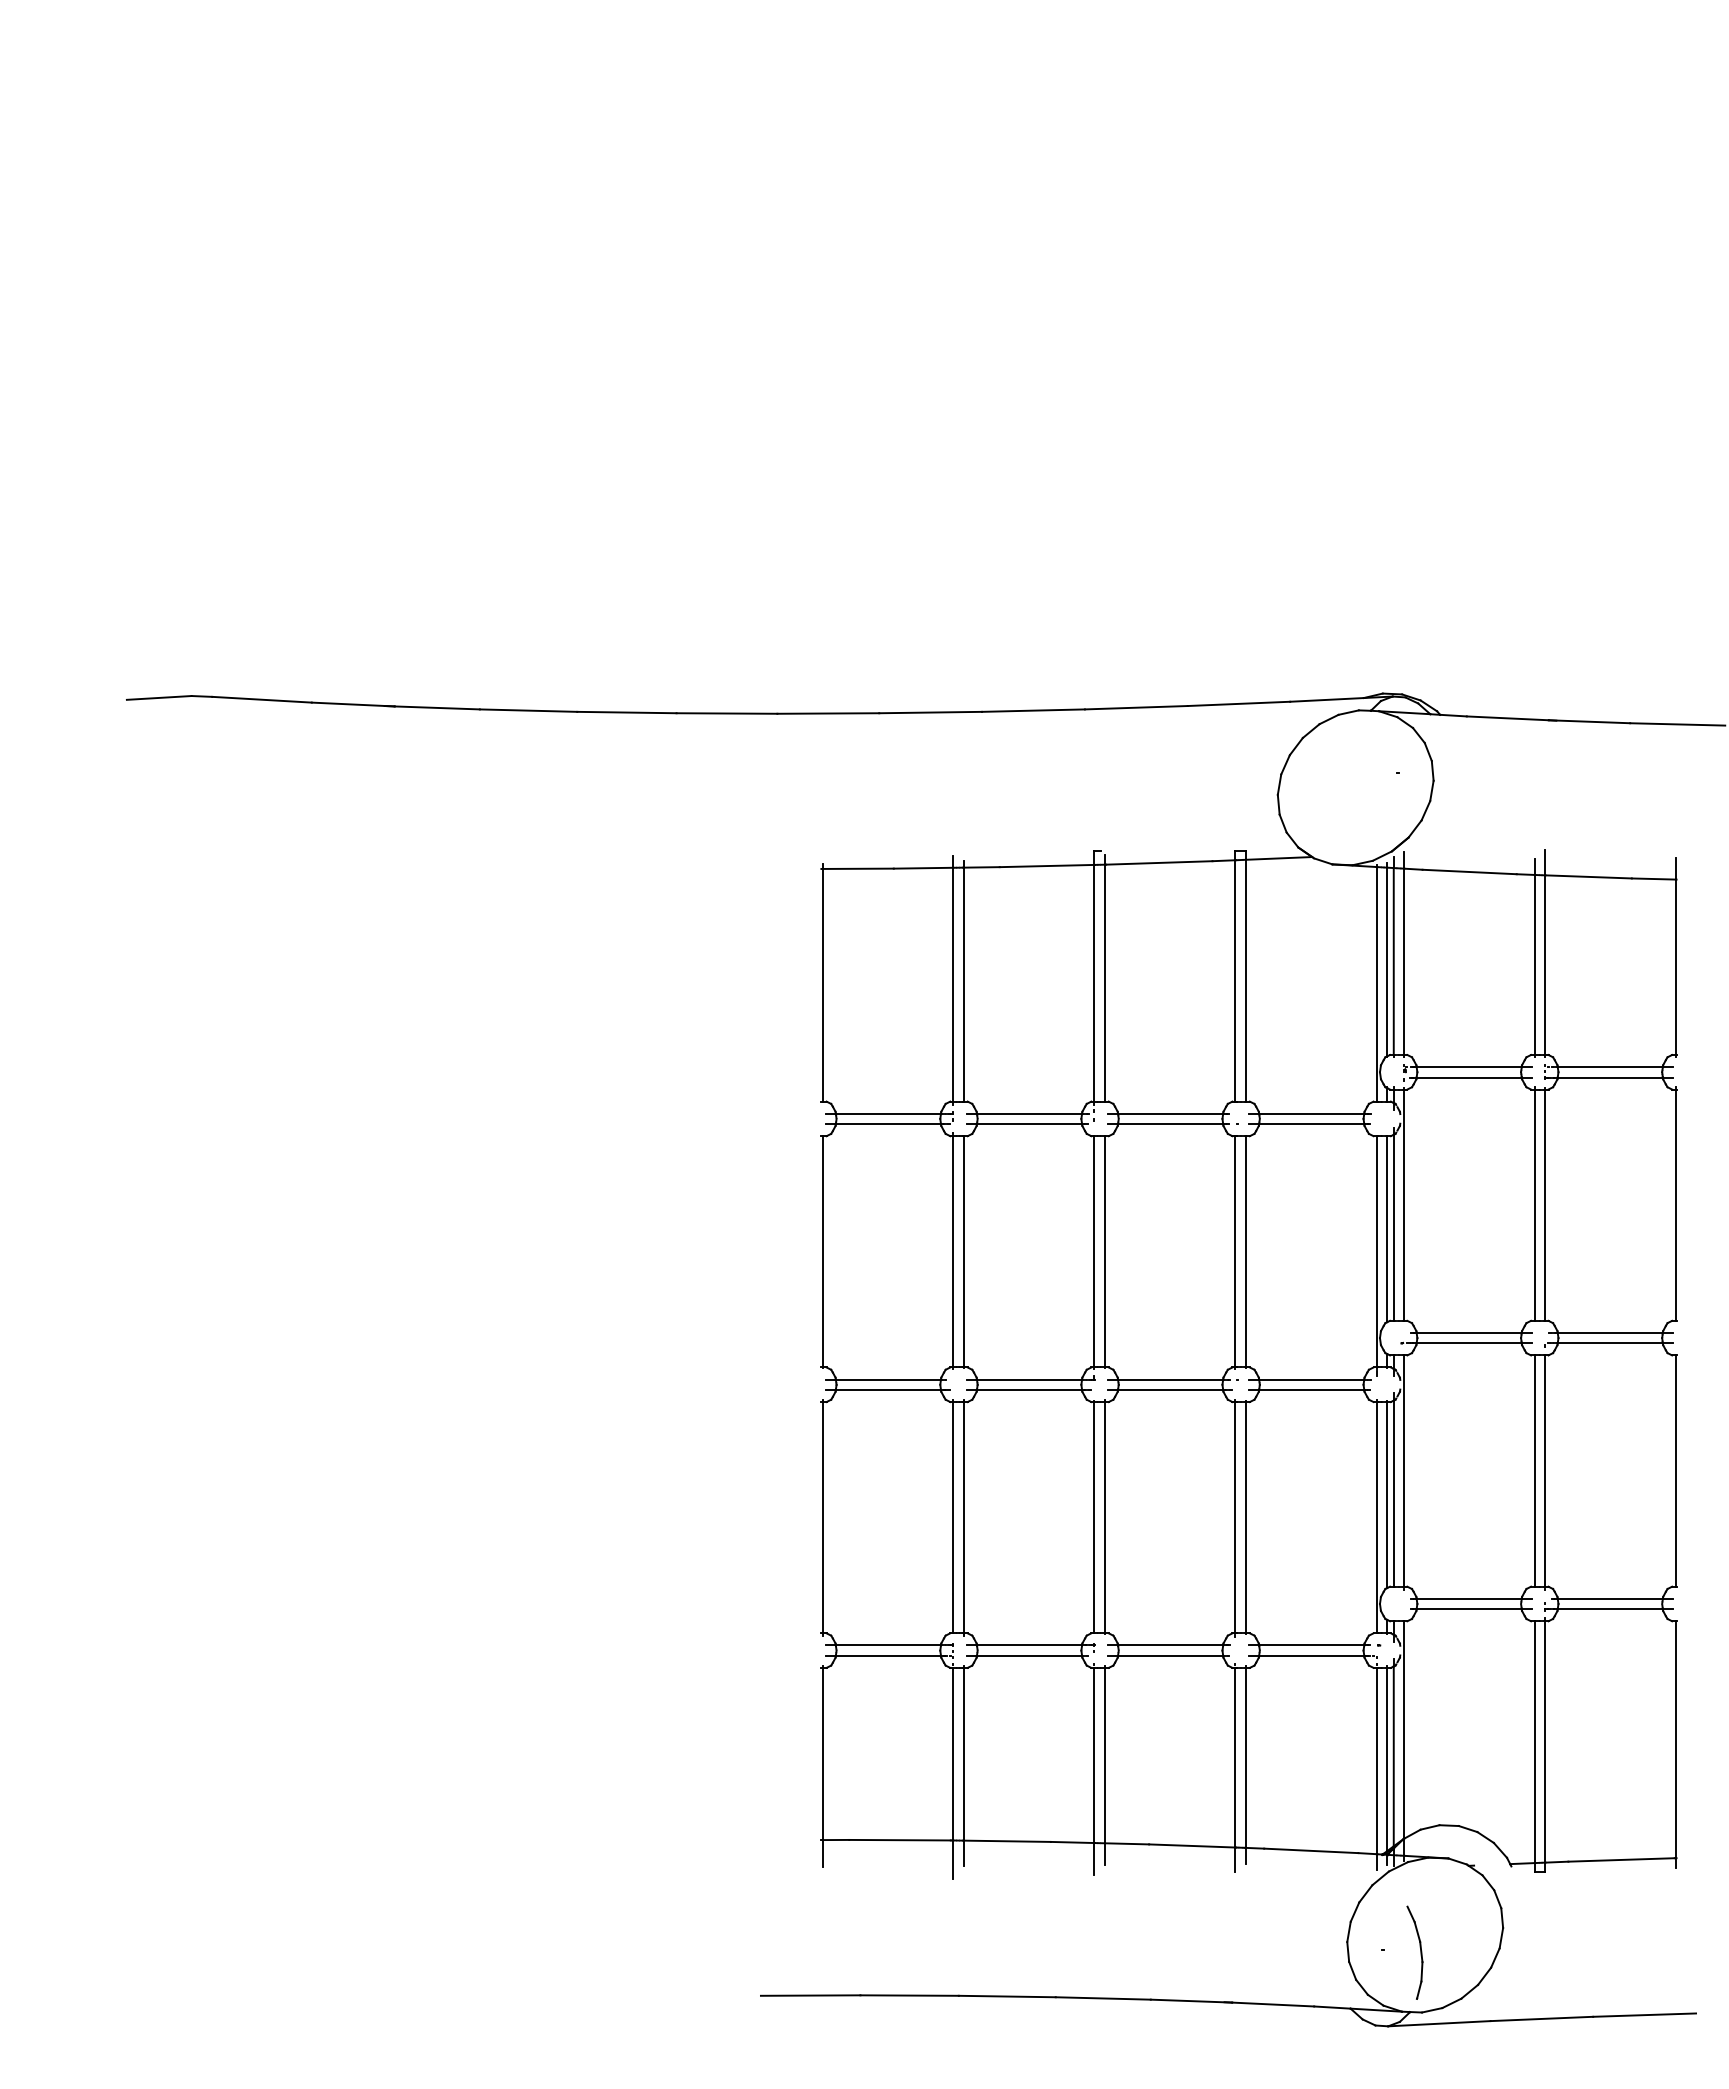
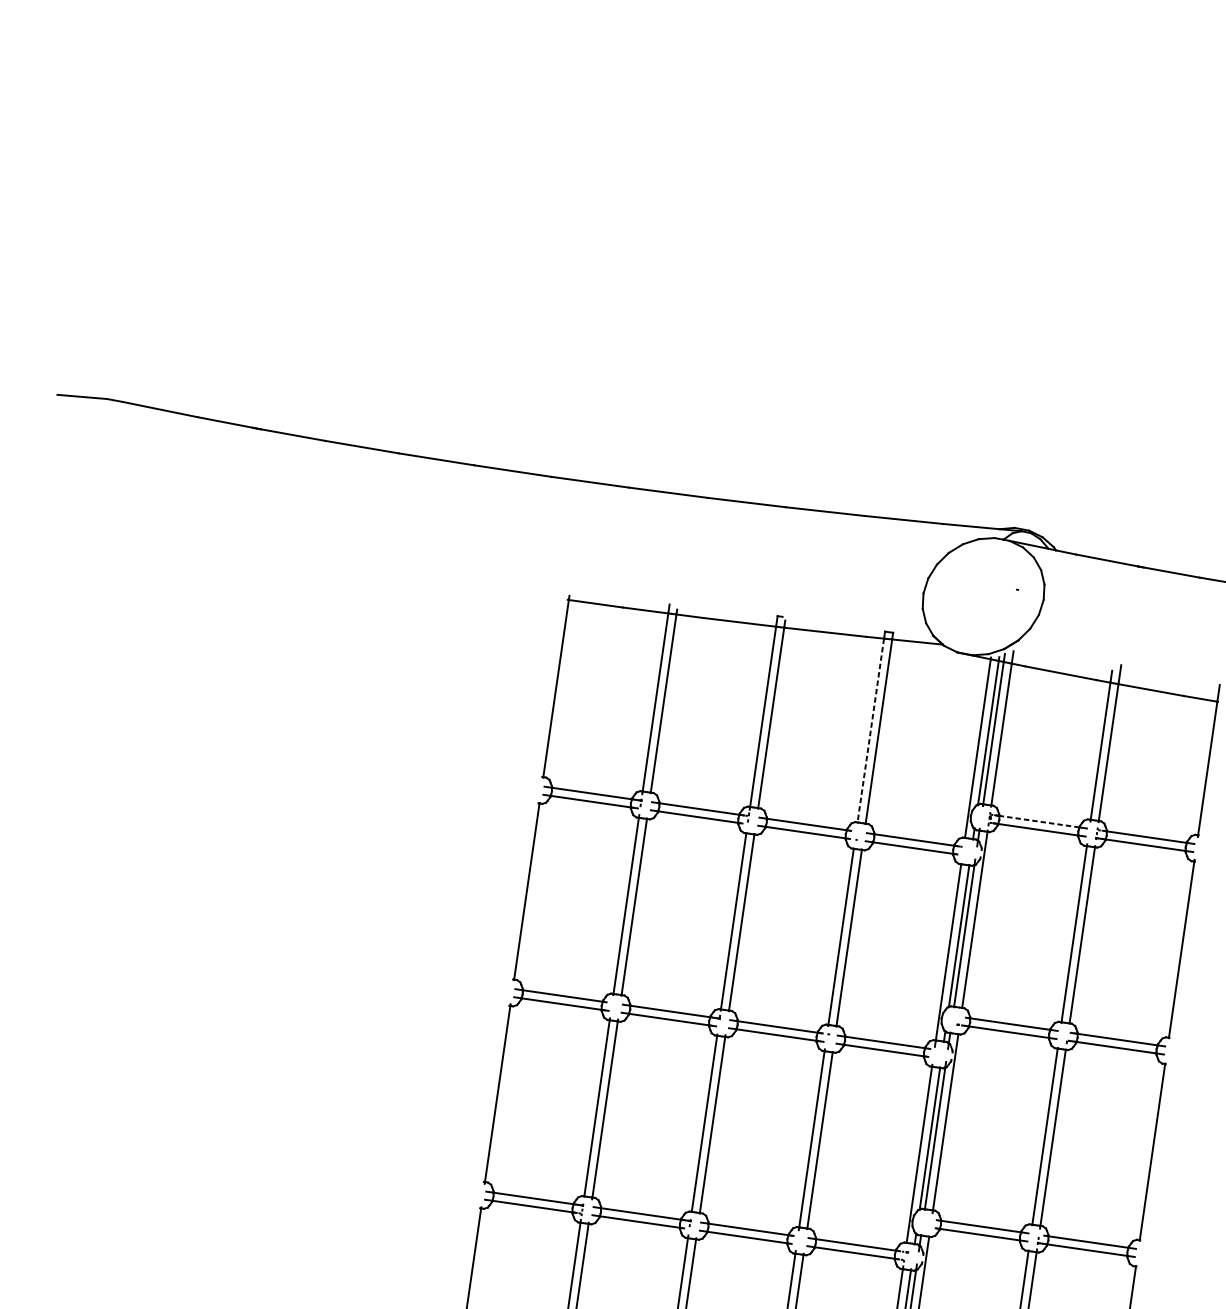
line: (1235, 980) -> (870, 730), solid -> dashed
line: (1469, 1066) -> (1039, 821), solid -> dashed

